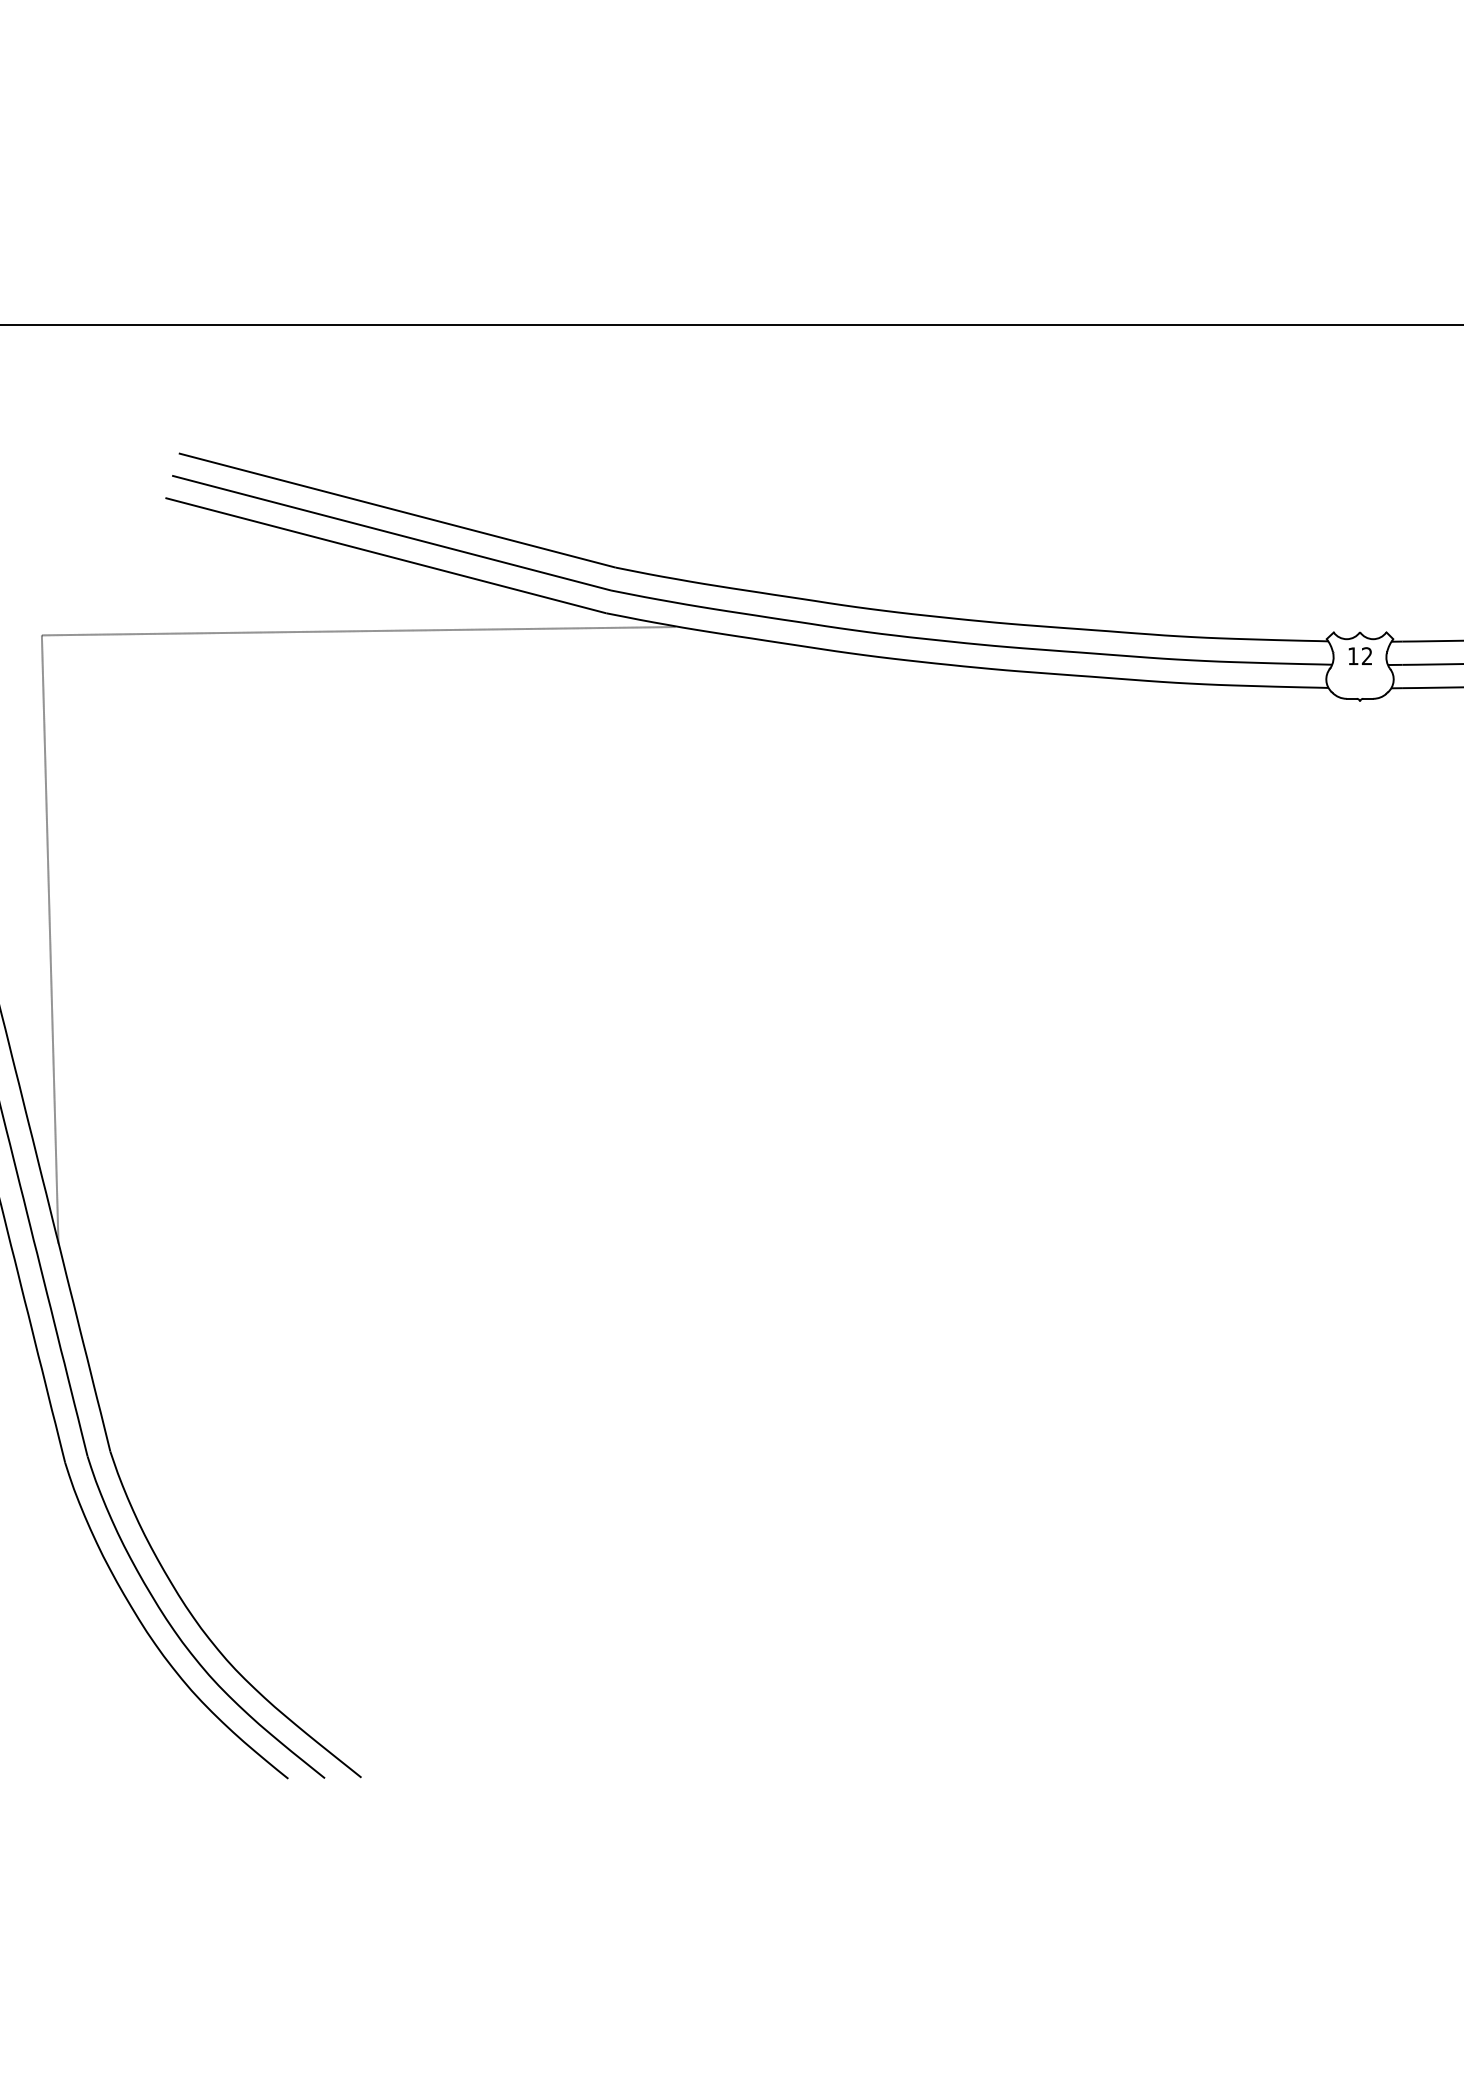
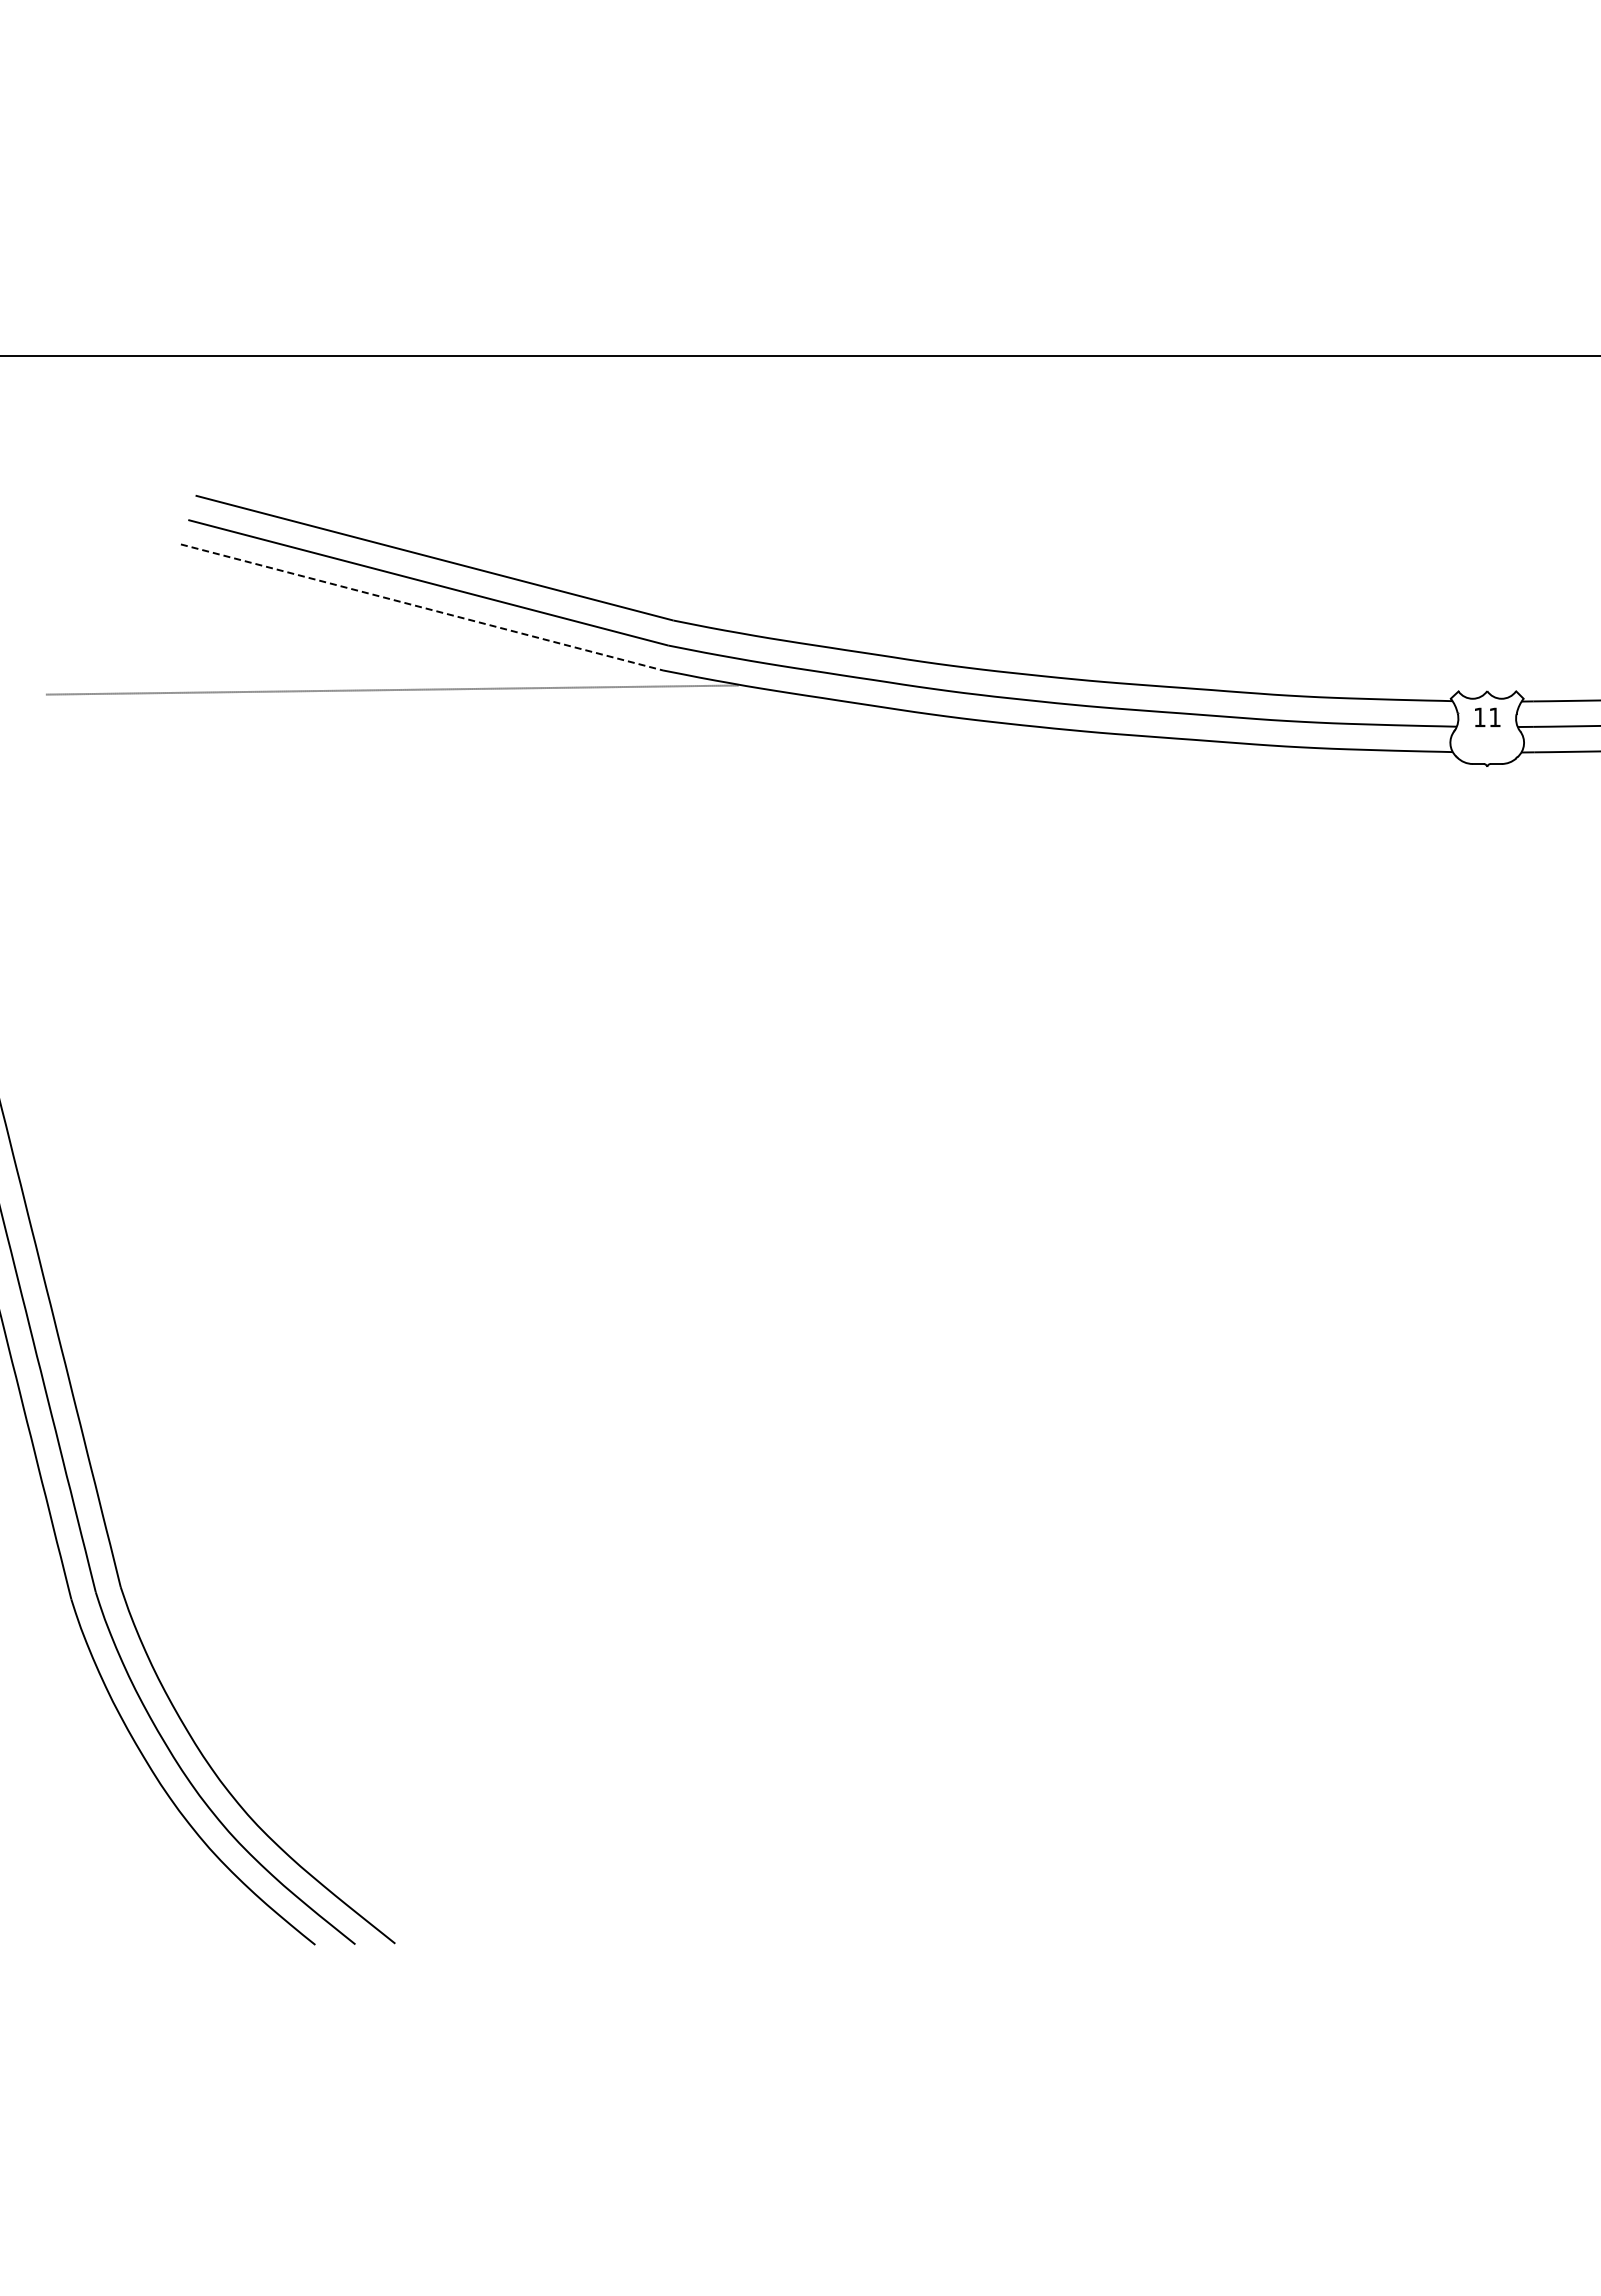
line: (386, 555) -> (422, 607), solid -> dashed
text: (1366, 655) -> (1494, 716), 12 -> 11
line: (49, 938) -> (54, 1026), removed

